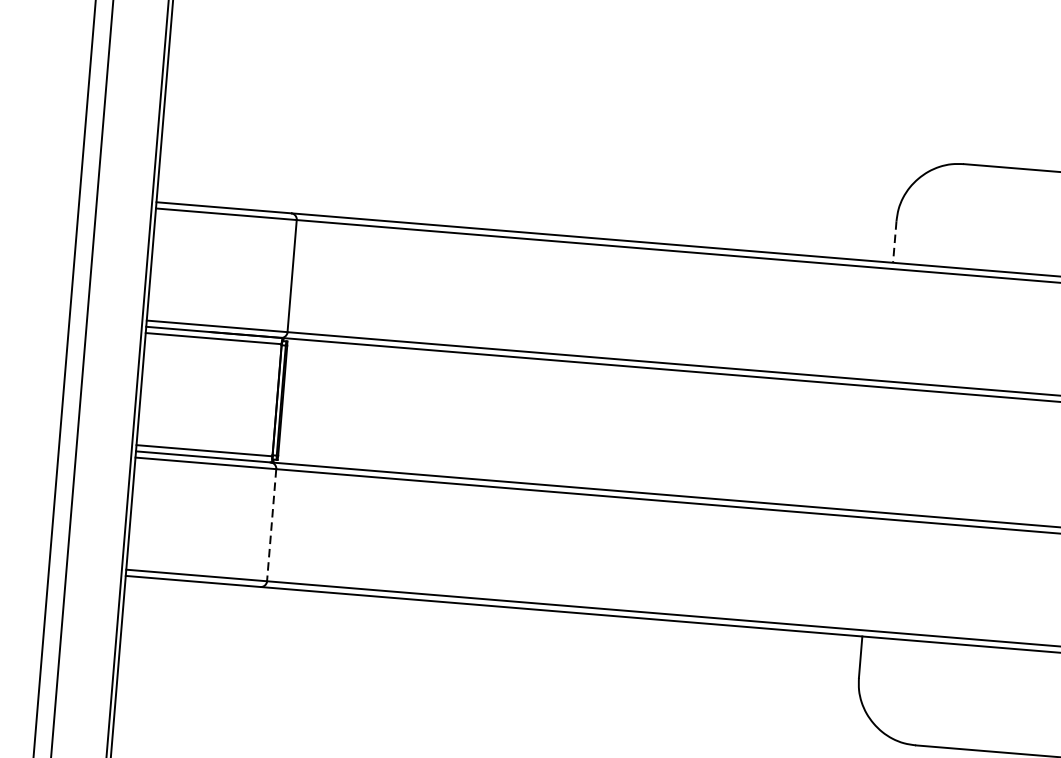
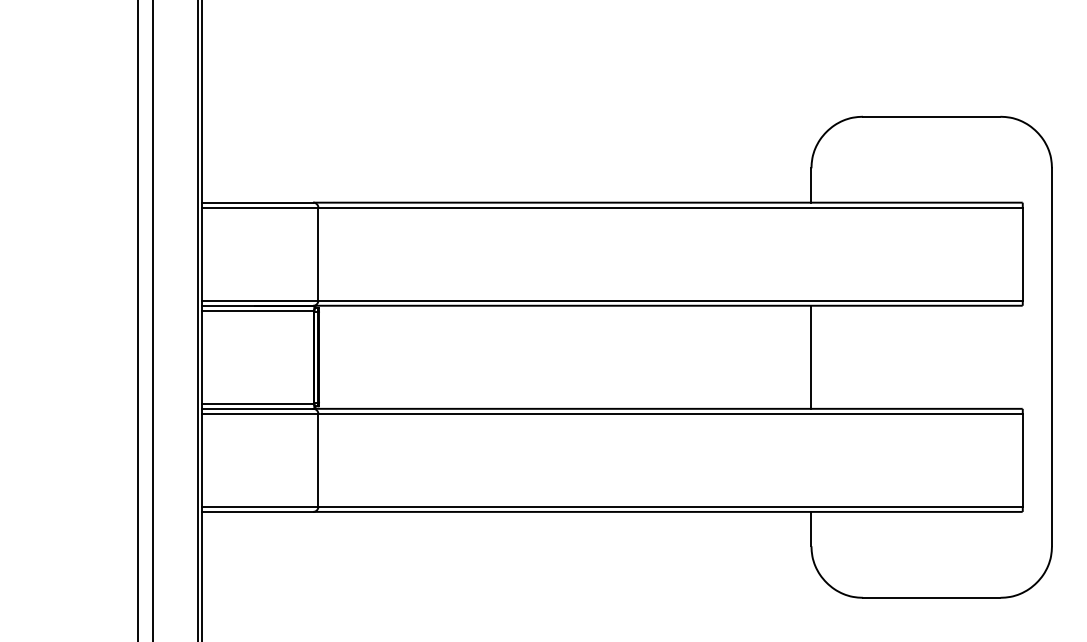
line: (894, 242) -> (811, 185), dashed -> solid
line: (877, 448) -> (811, 356), added
line: (271, 525) -> (318, 460), dashed -> solid

